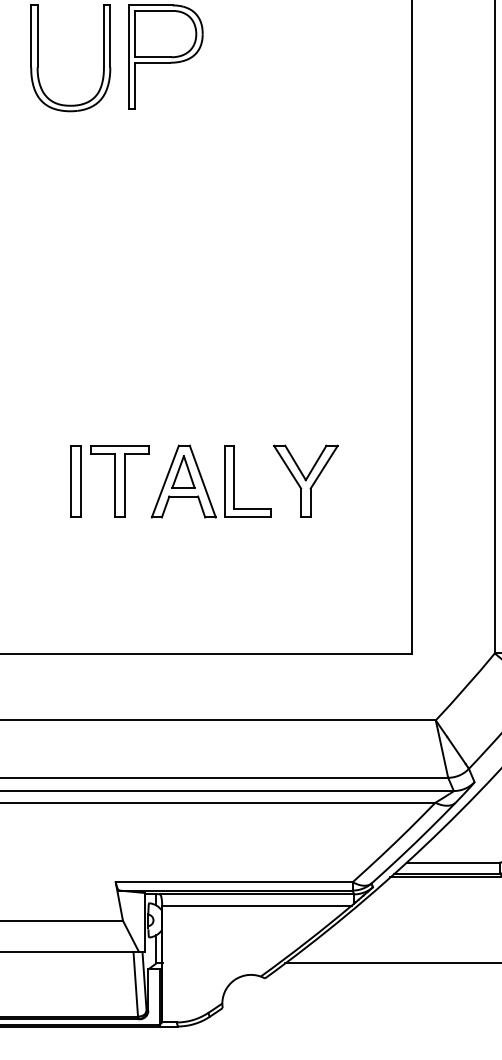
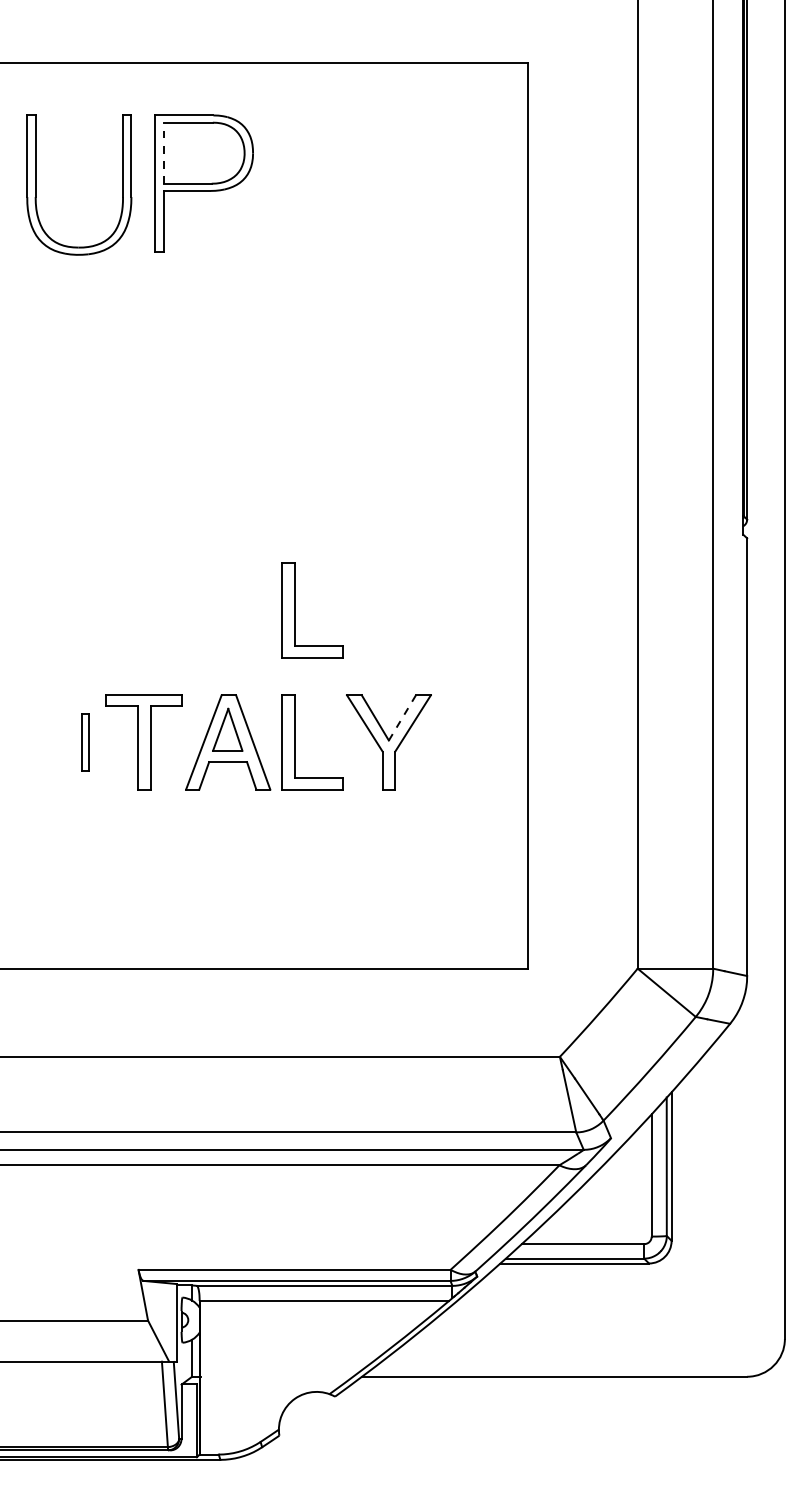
line: (134, 34) -> (163, 153), solid -> dashed
part: (234, 381) -> (295, 610), added
line: (316, 463) -> (402, 718), solid -> dashed
part: (75, 481) -> (85, 742), size x0.6

